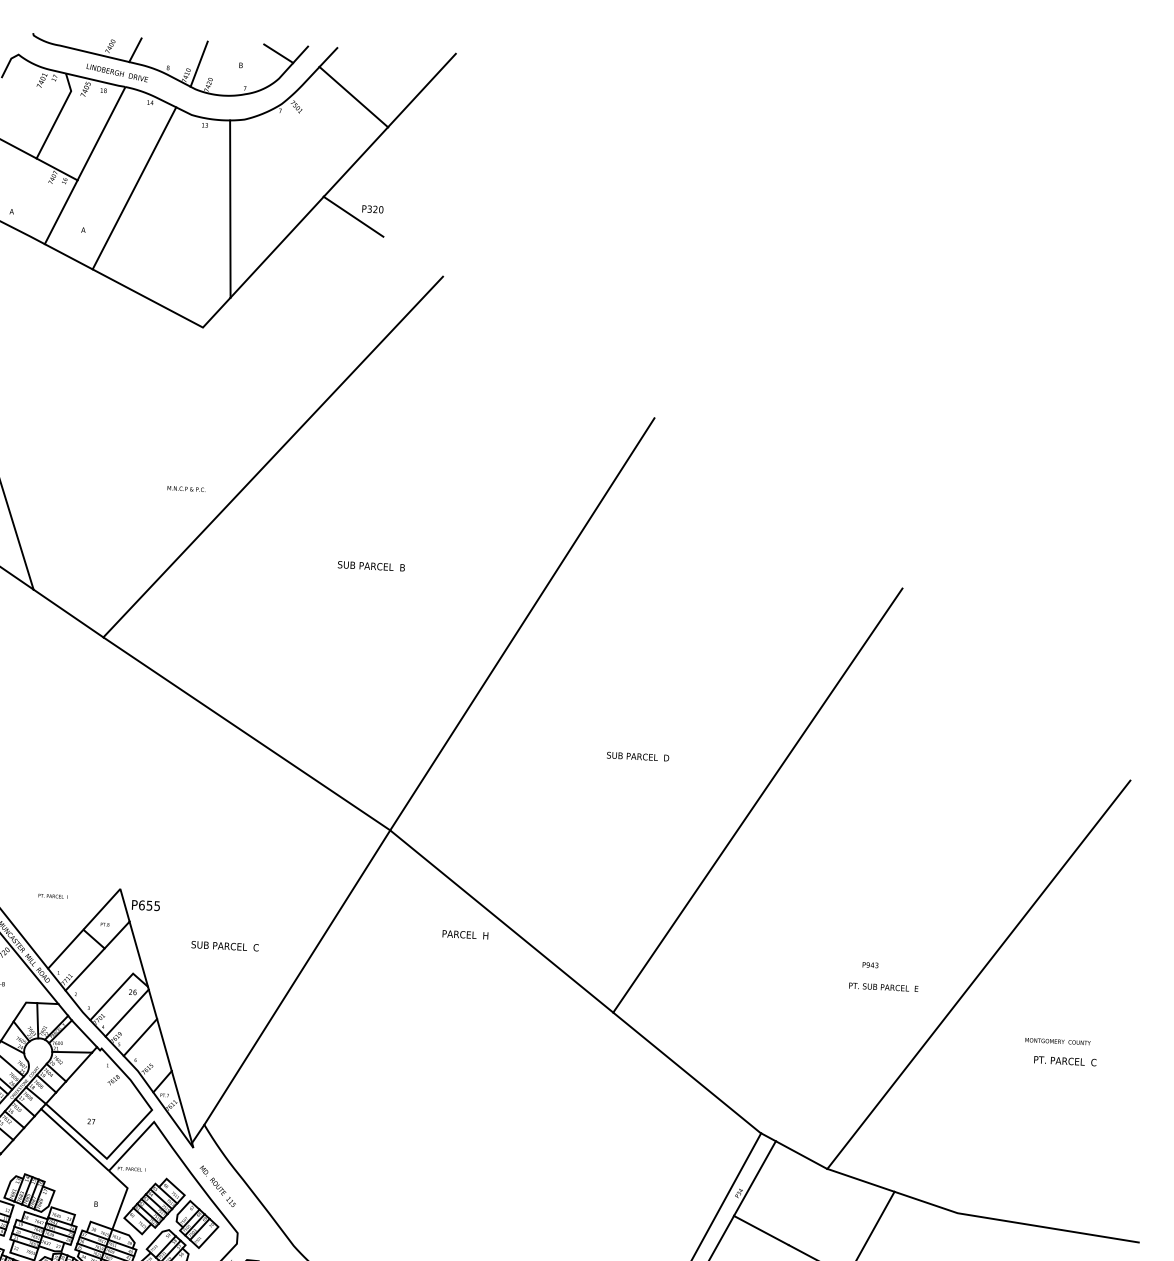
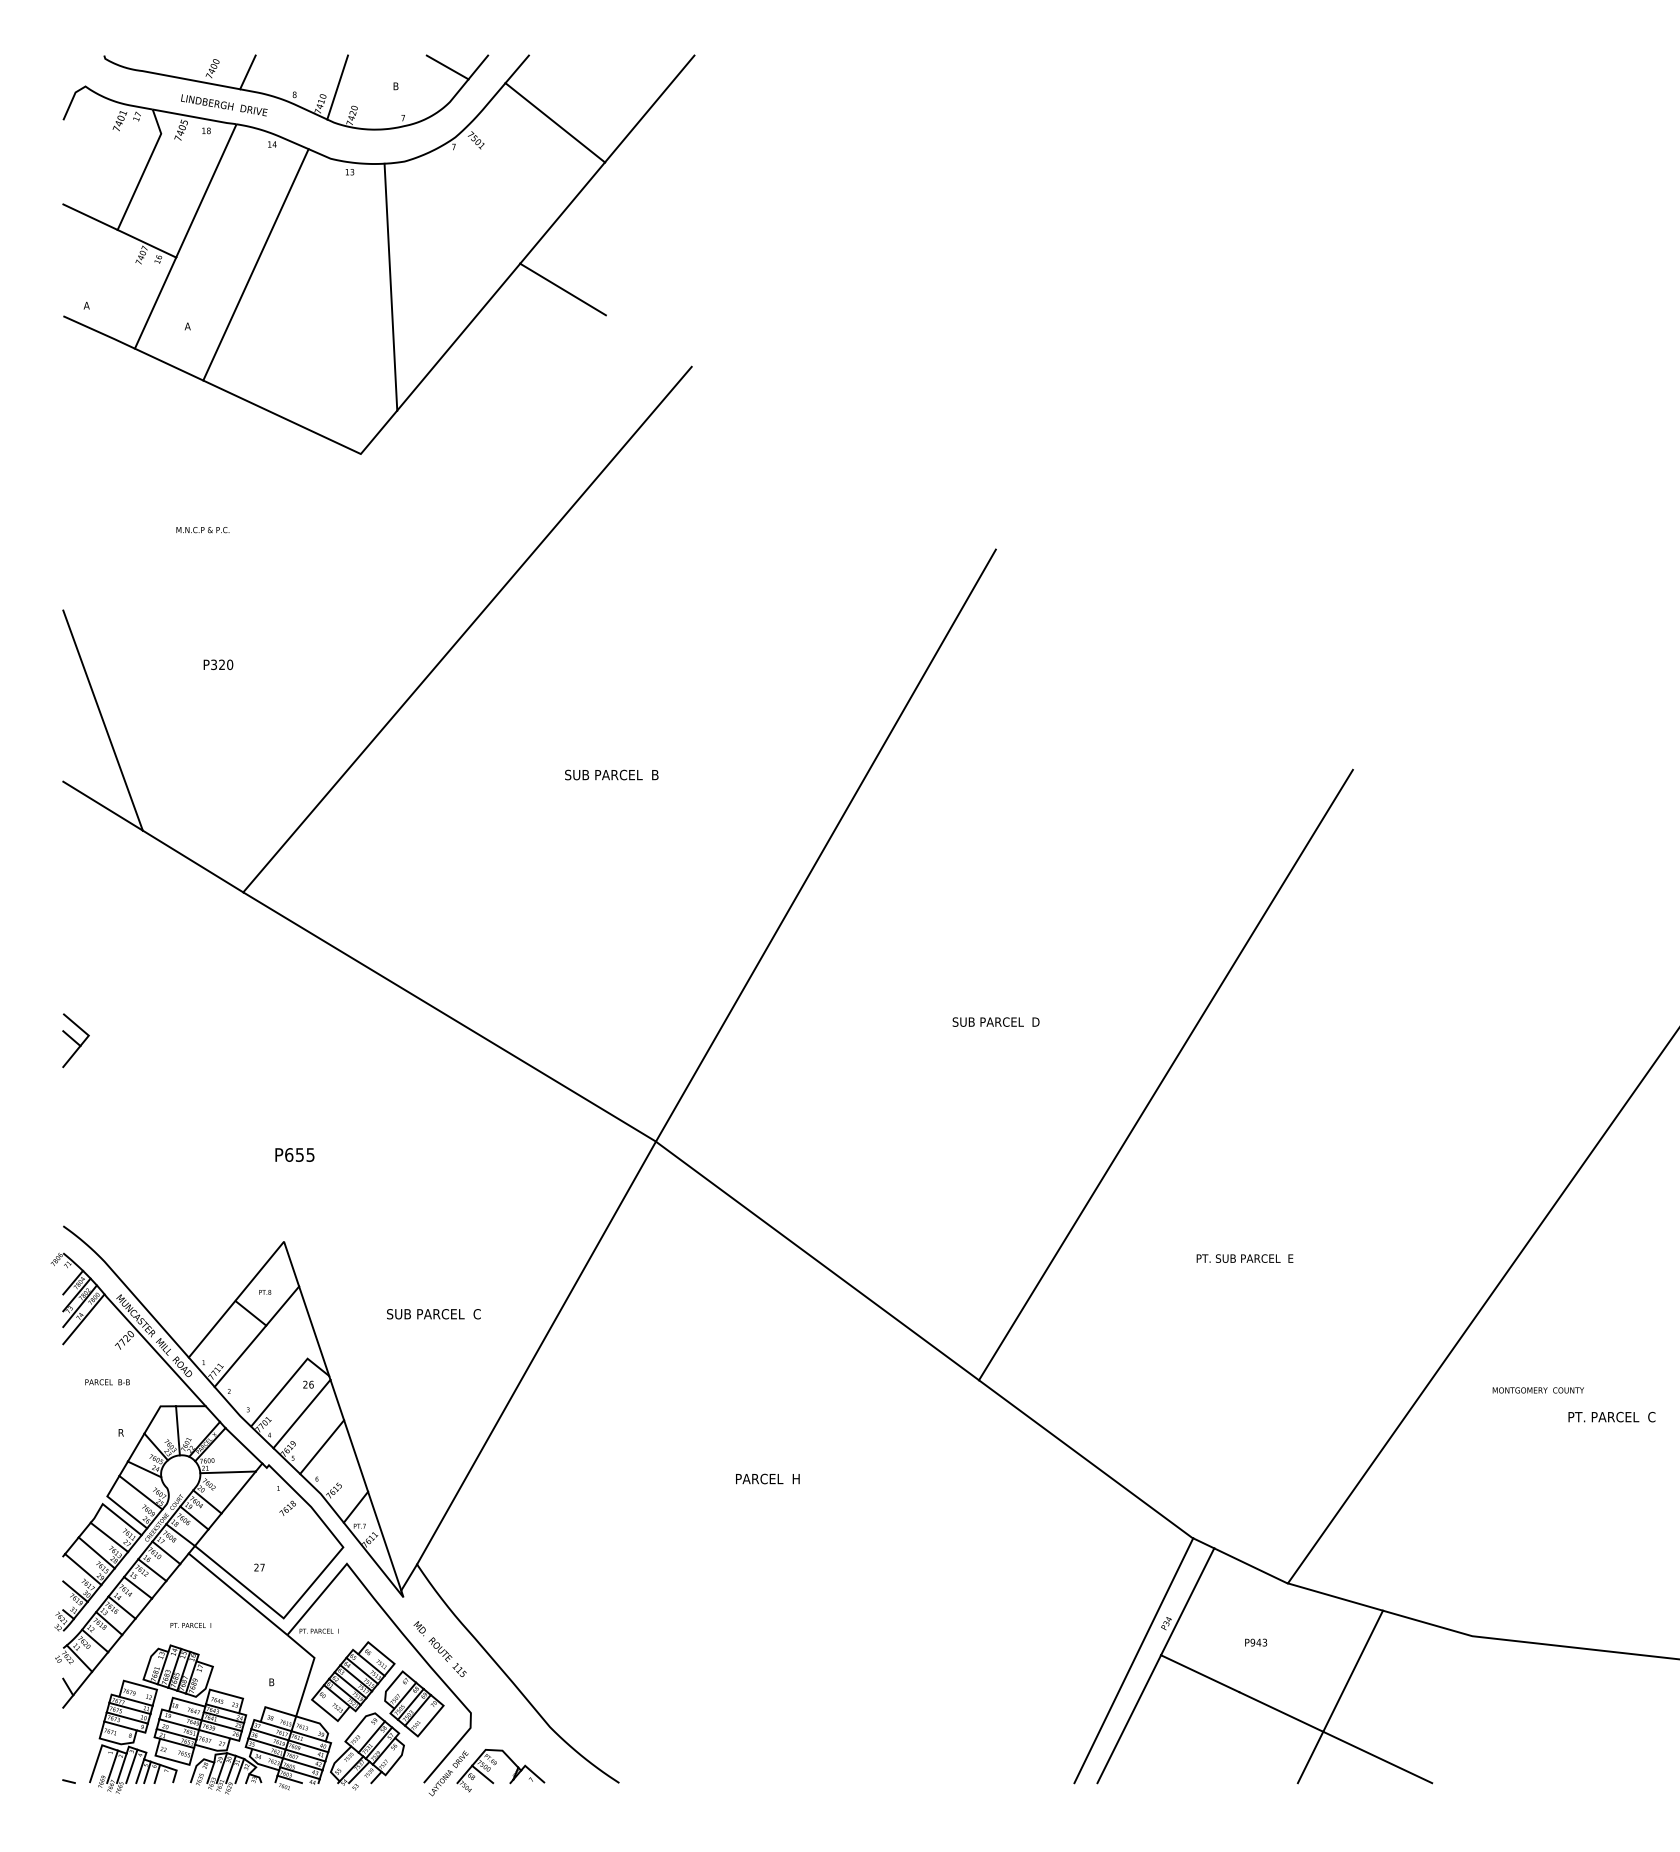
text: (372, 209) -> (218, 664), moved
text: (186, 489) -> (202, 530), moved
text: (52, 896) -> (190, 1625), moved
text: (145, 905) -> (294, 1154), moved
text: (465, 934) -> (767, 1478), moved
text: (870, 965) -> (1256, 1642), moved
text: (883, 987) -> (1244, 1258), moved
text: (1057, 1041) -> (1537, 1390), moved

